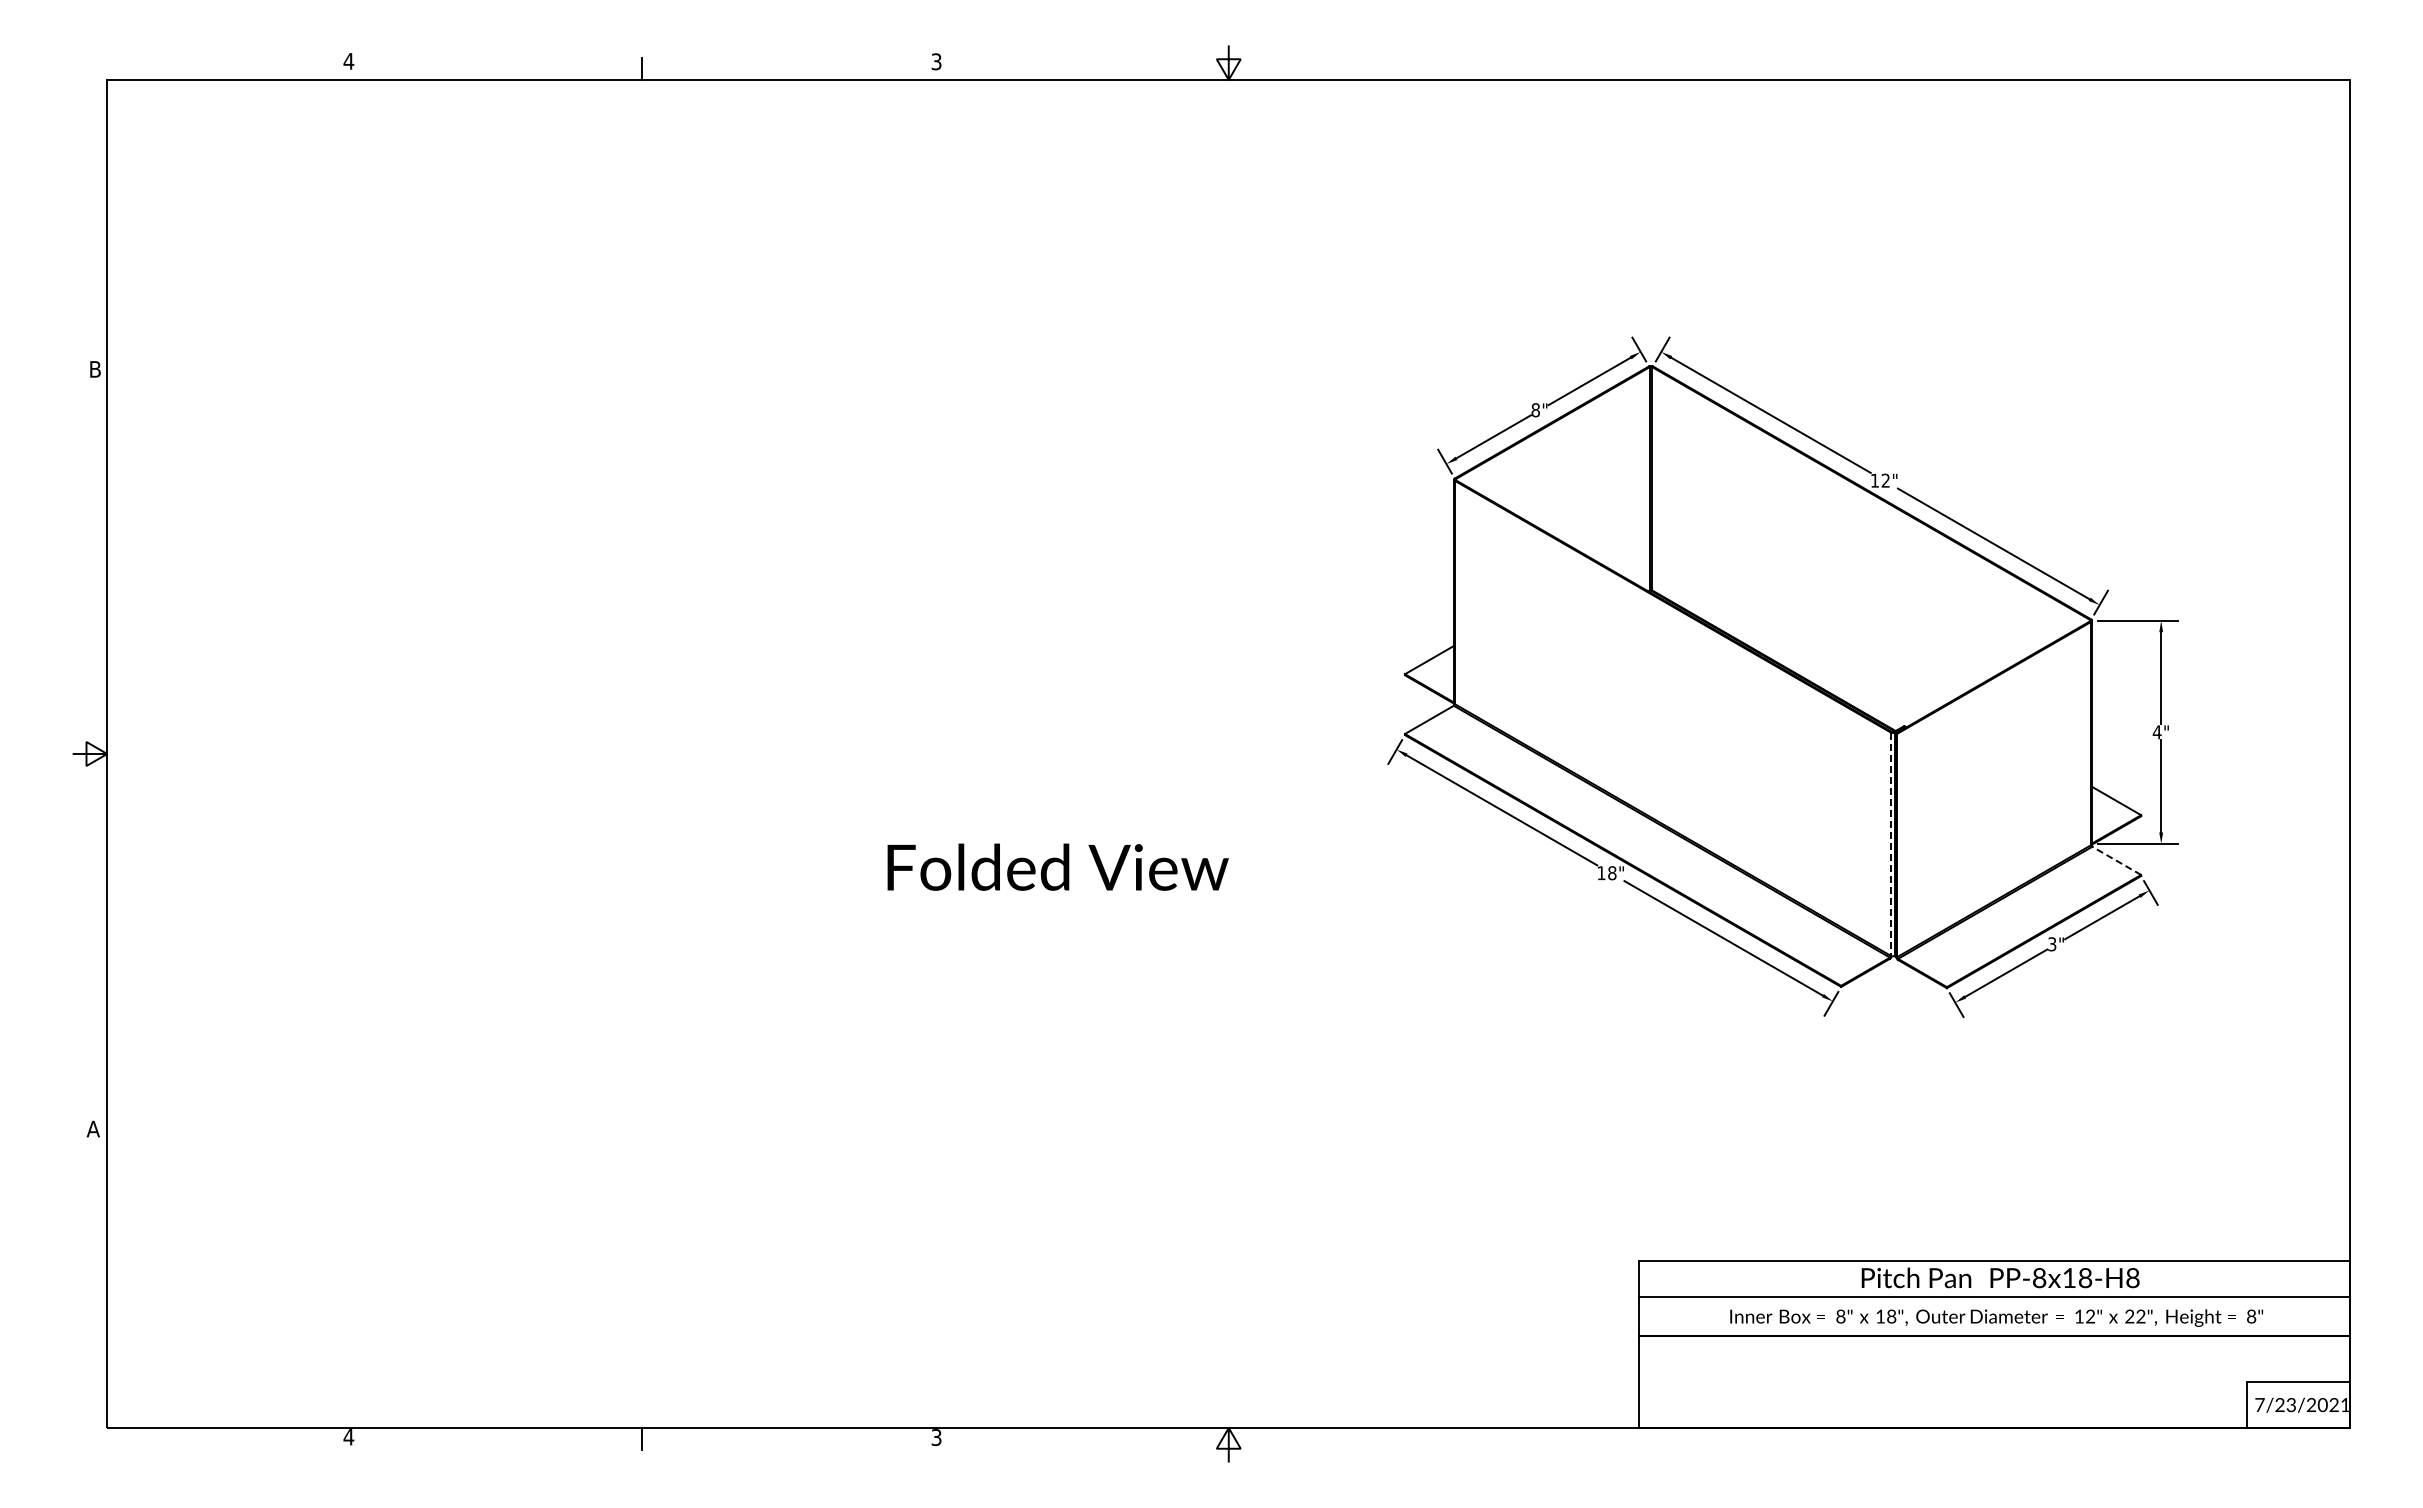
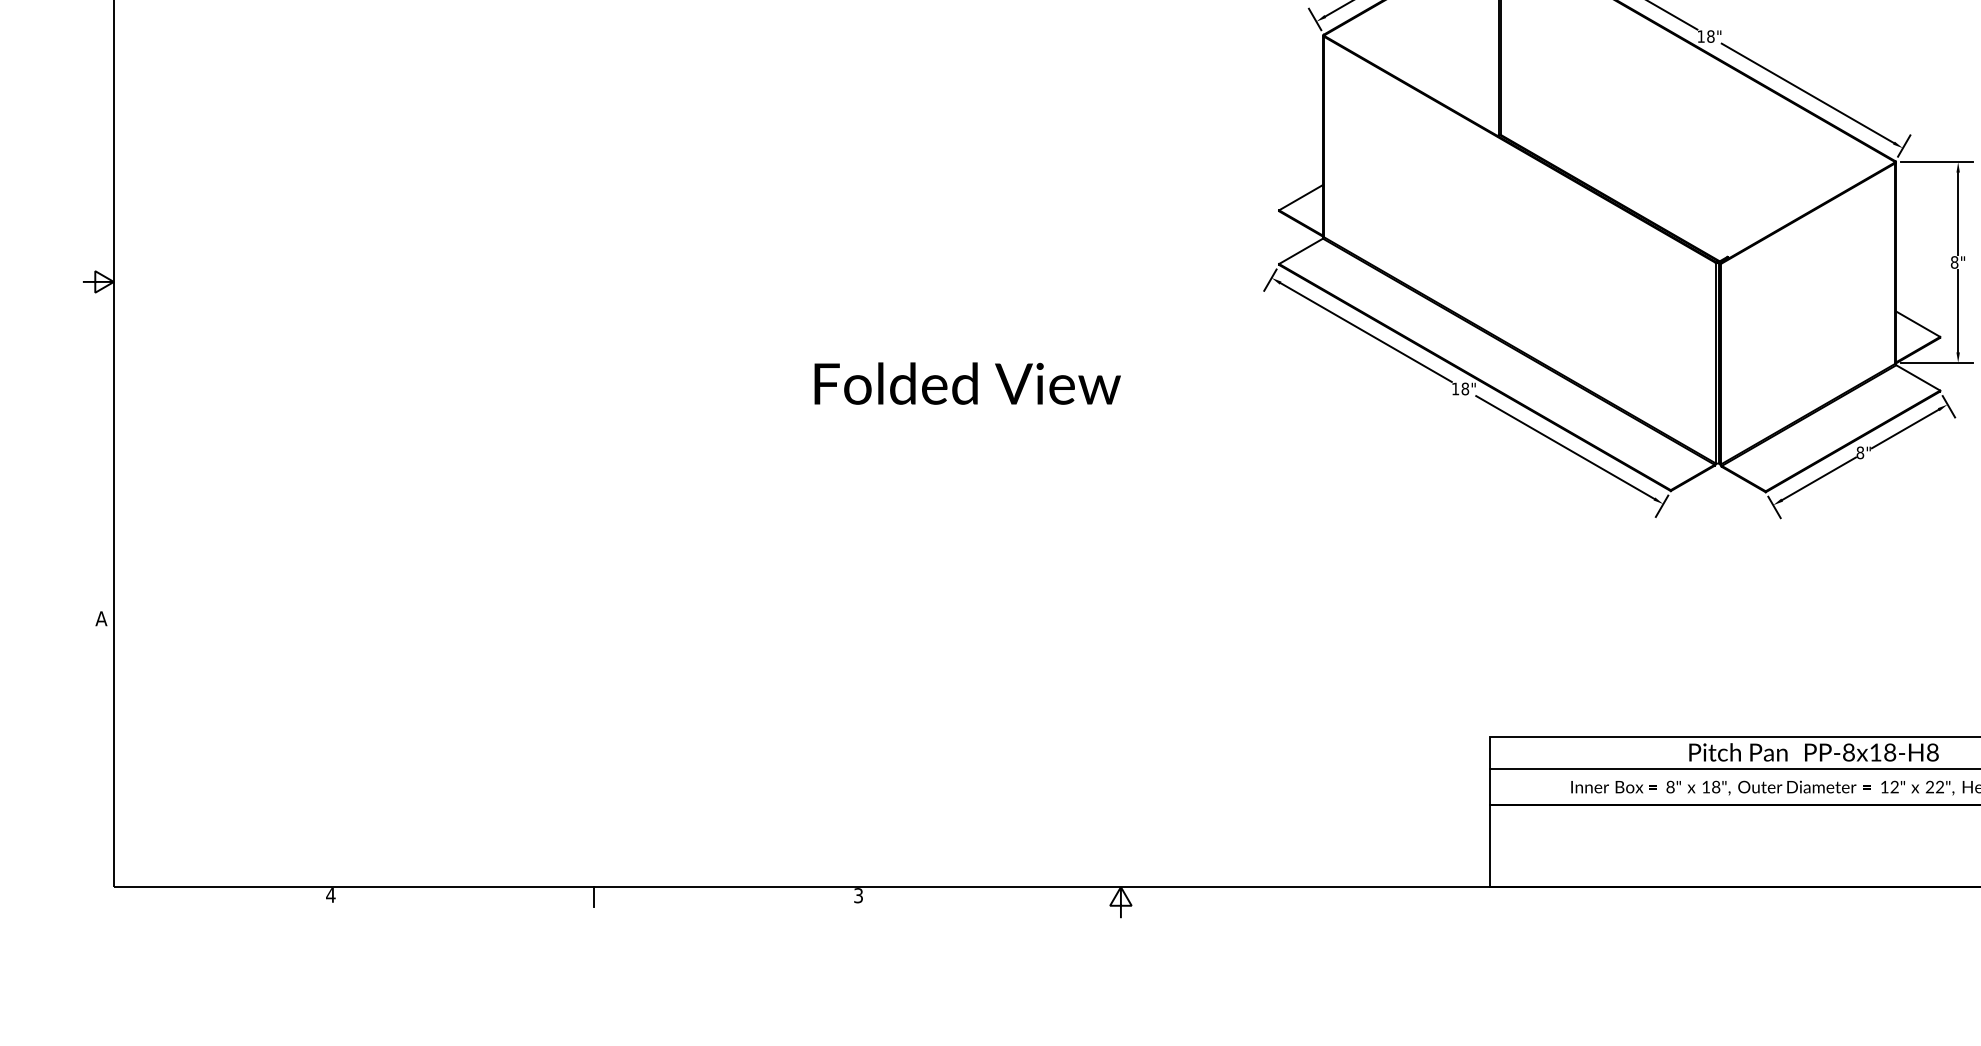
text: (1885, 480) -> (1710, 36), 12" -> 18"
text: (2156, 732) -> (1953, 262), 4" -> 8"
line: (1890, 844) -> (1715, 363), dashed -> solid
line: (2116, 860) -> (1918, 377), dashed -> solid
text: (2052, 944) -> (1860, 453), 3" -> 8"

